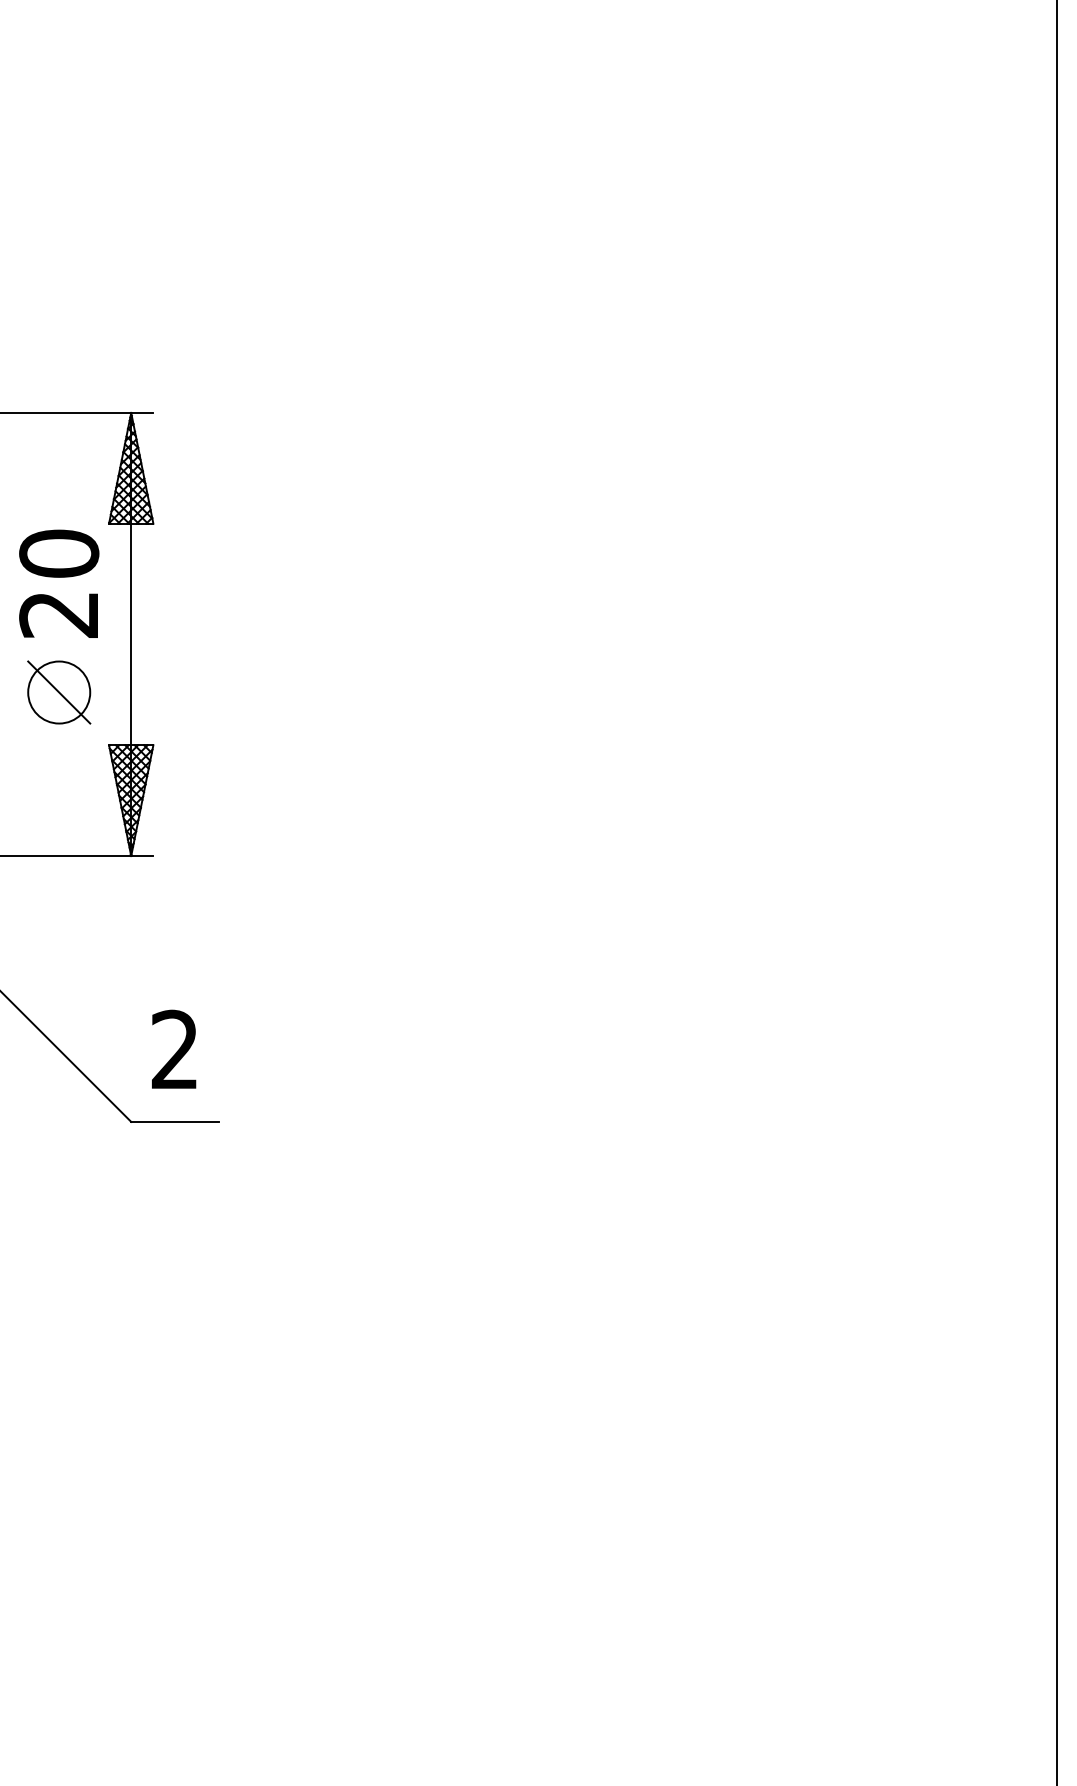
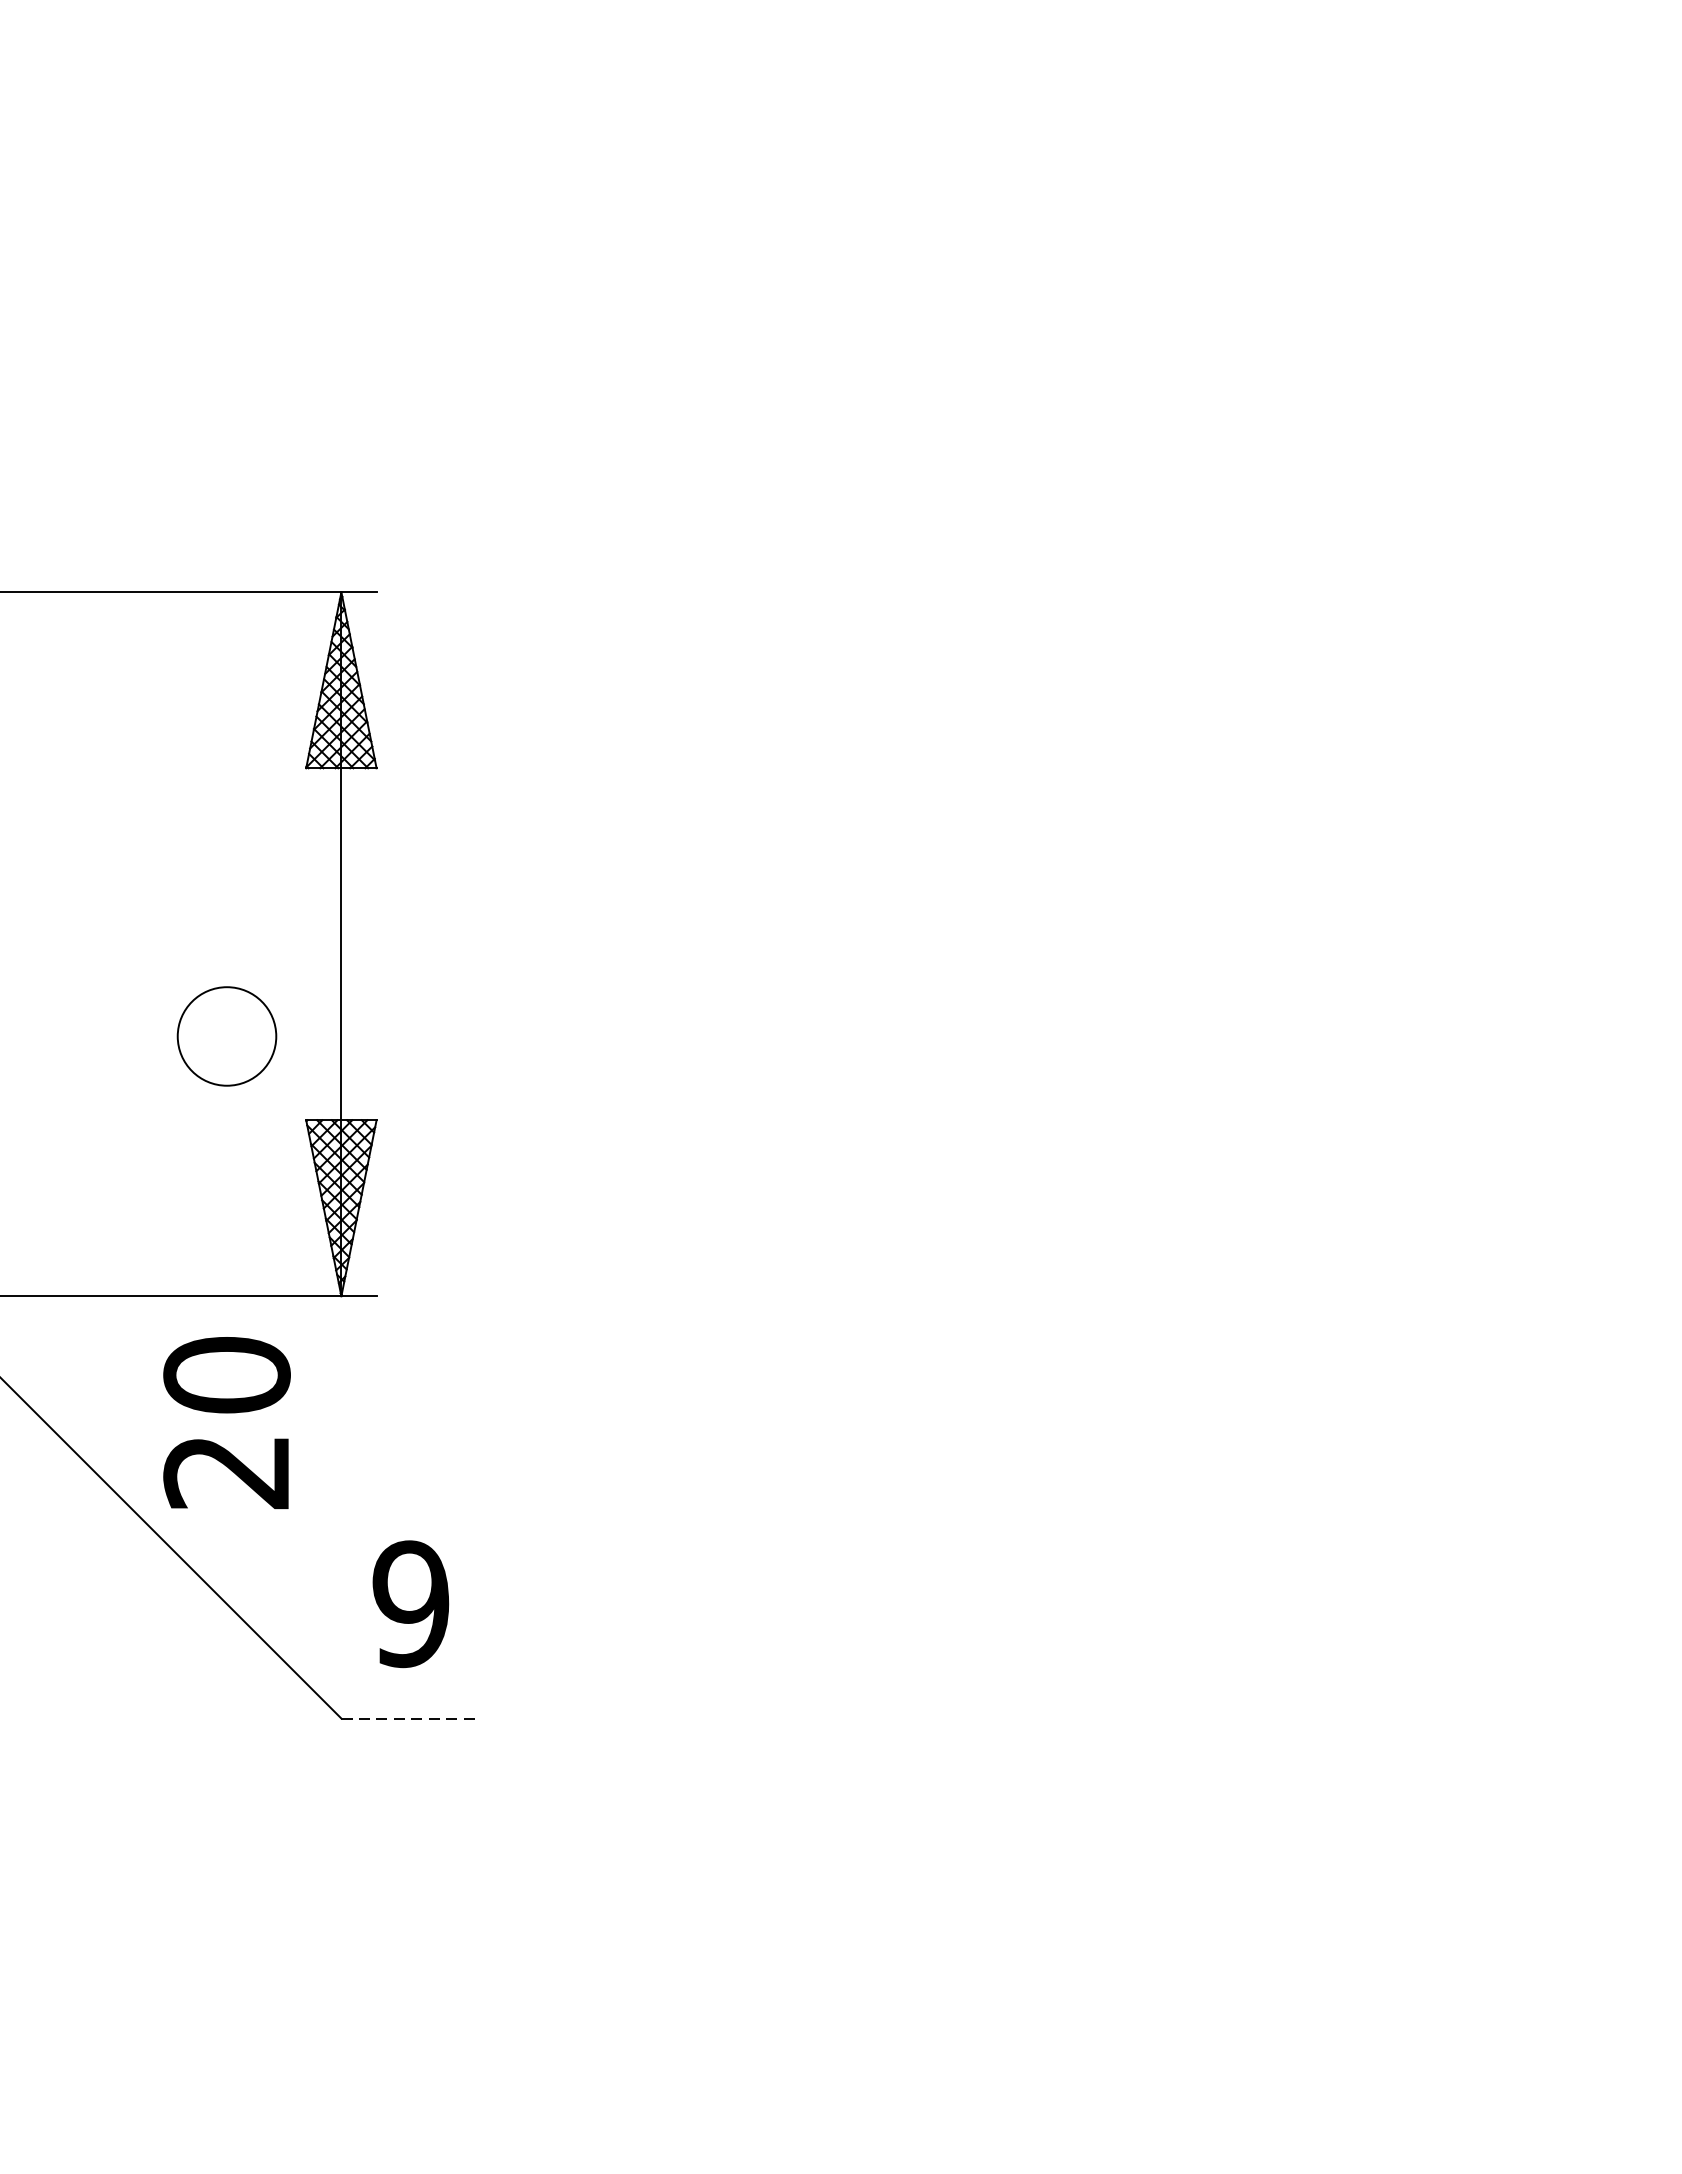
text: (59, 583) -> (227, 1422), moved
line: (59, 692) -> (227, 1036), removed
text: (174, 1049) -> (410, 1603), 2 -> 9
line: (175, 1121) -> (411, 1717), solid -> dashed

